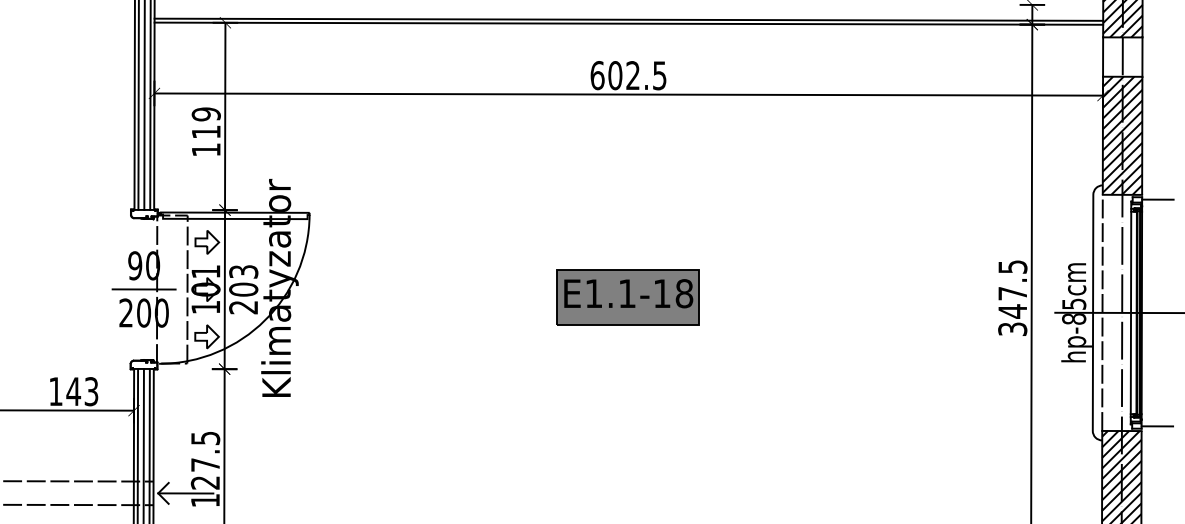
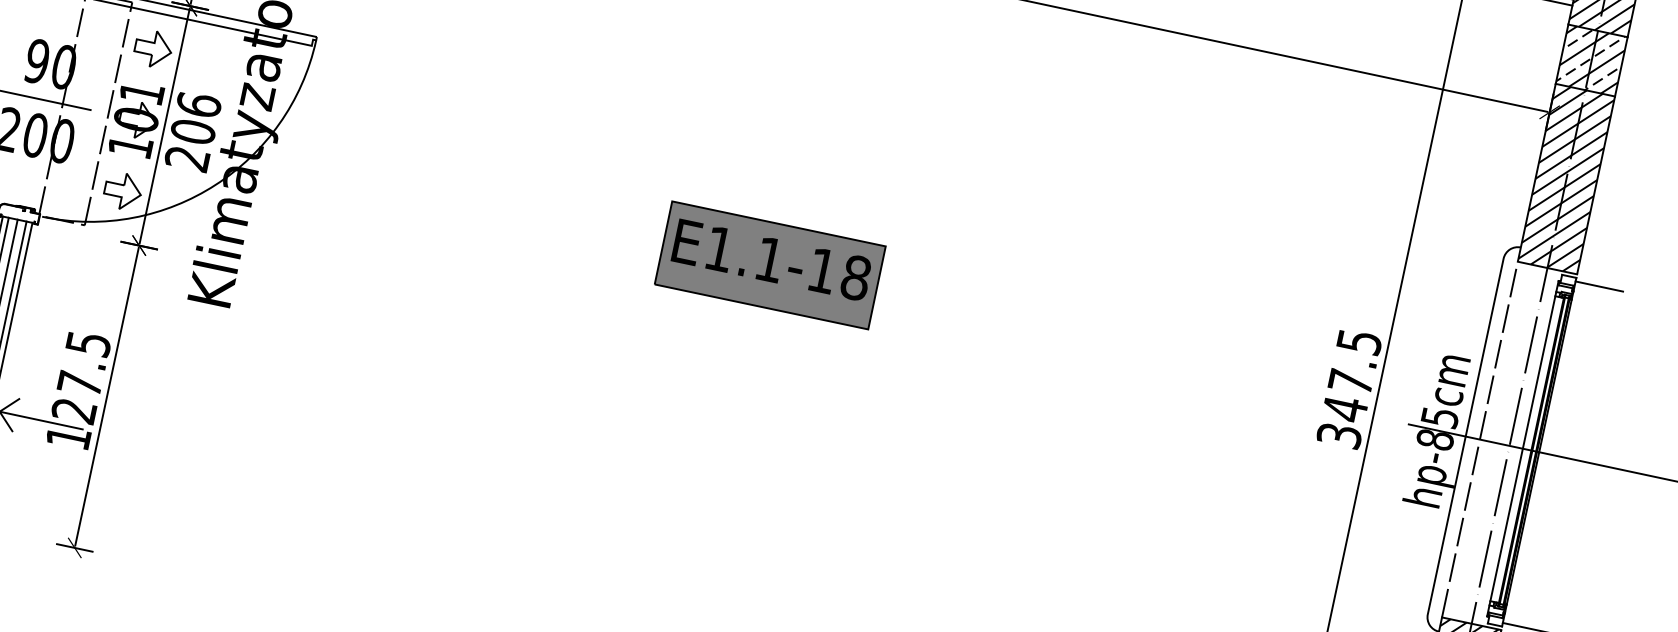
hatch: (1122, 56) -> (1591, 59), added
text: (243, 271) -> (198, 104), 203 -> 206

